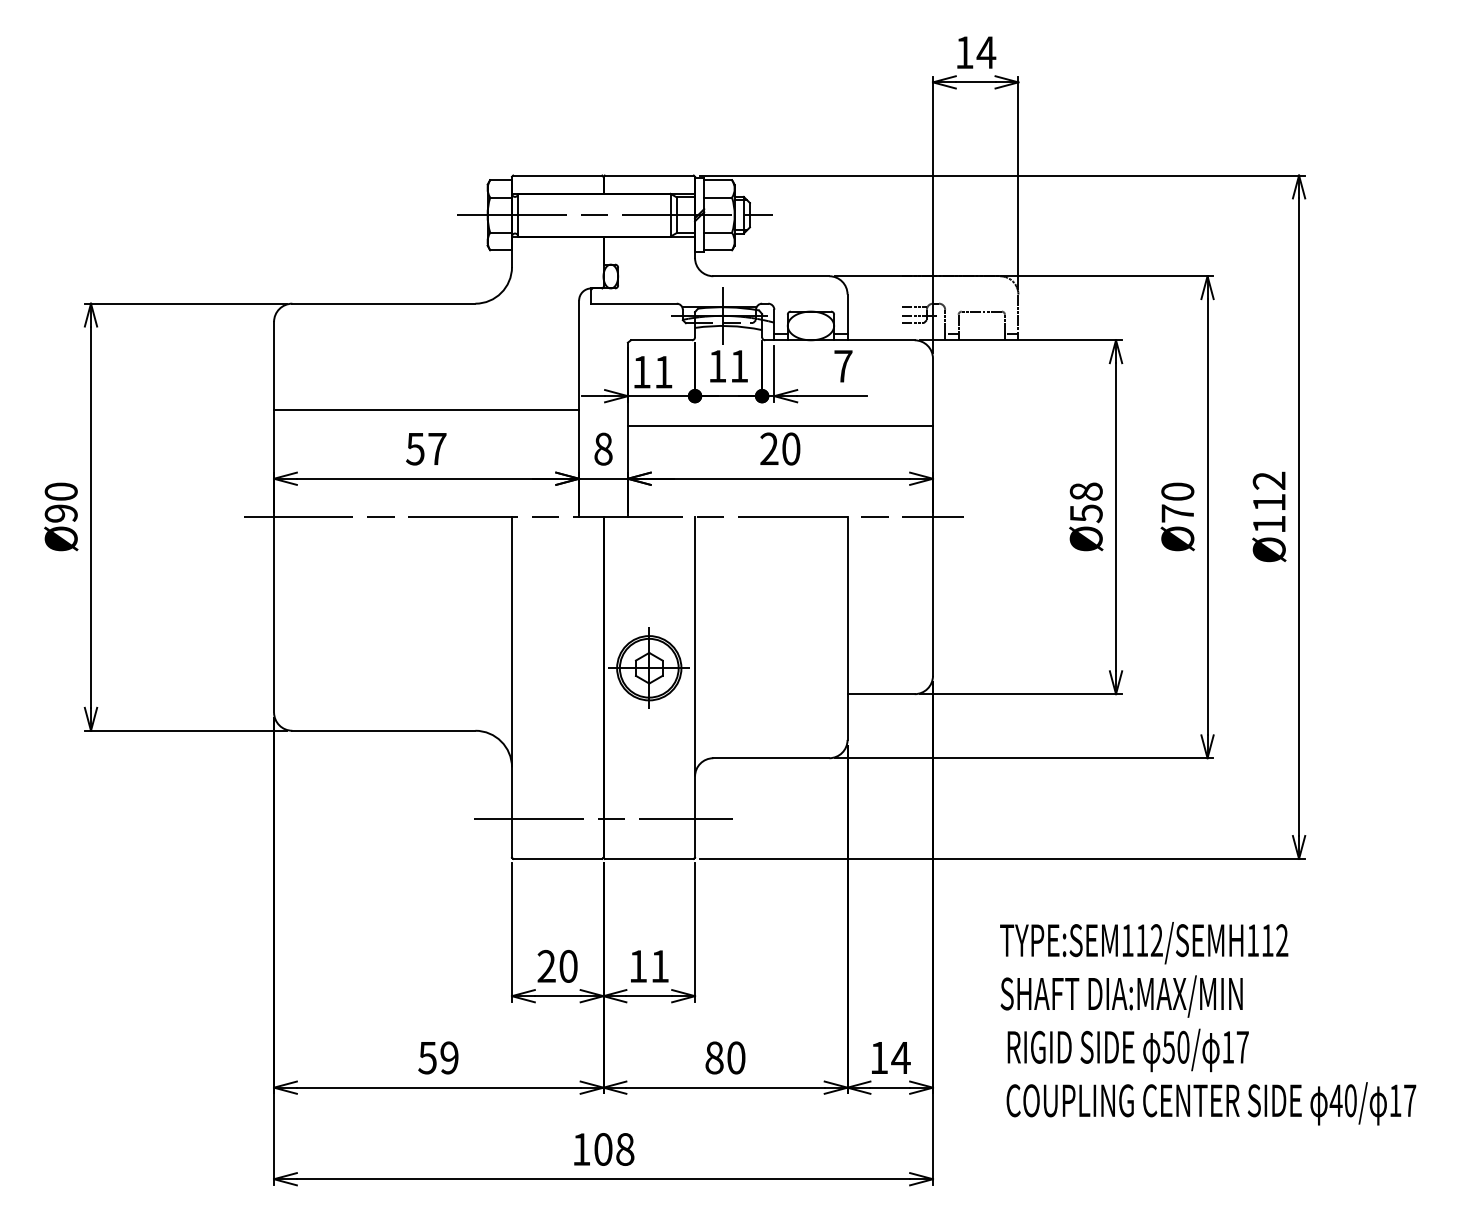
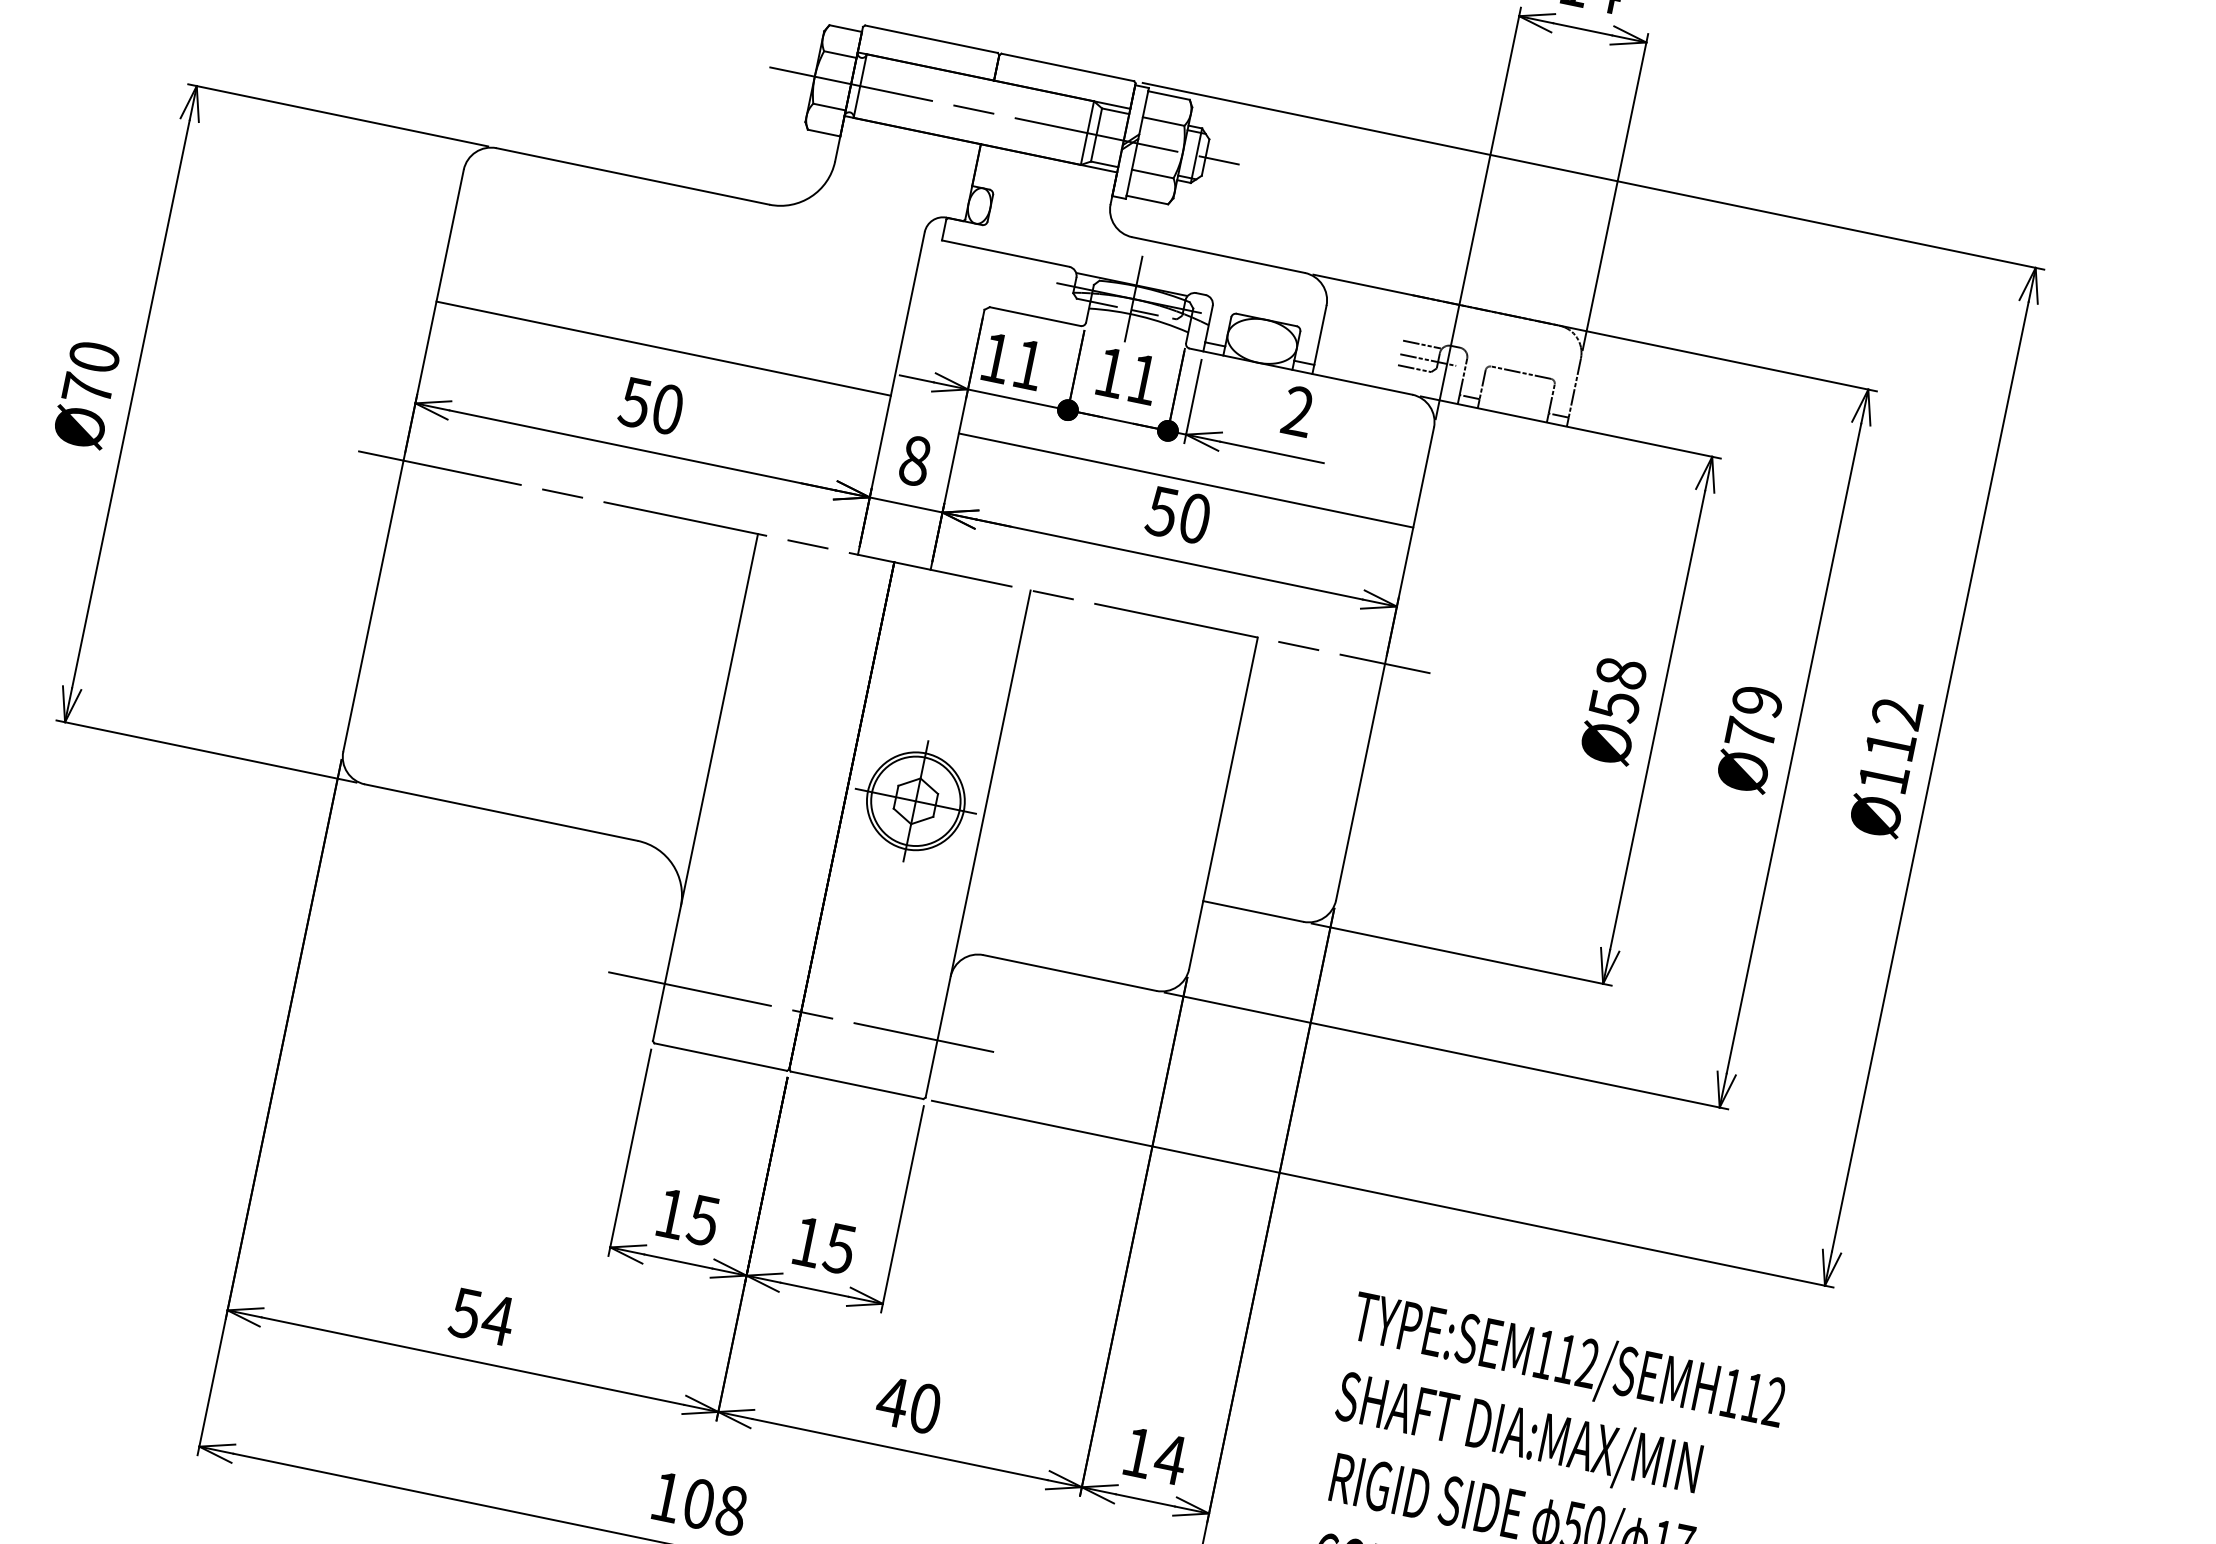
text: (843, 365) -> (1298, 410), 7 -> 2
text: (437, 448) -> (668, 408), 57 -> 50
text: (768, 448) -> (1161, 510), 20 -> 50
text: (1177, 491) -> (1757, 700), Ø70 -> Ø79
text: (60, 513) -> (86, 389), Ø90 -> Ø70
text: (557, 965) -> (687, 1215), 20 -> 15
text: (659, 966) -> (839, 1248), 11 -> 15
text: (449, 1057) -> (498, 1319), 59 -> 54
text: (714, 1057) -> (892, 1401), 80 -> 40

